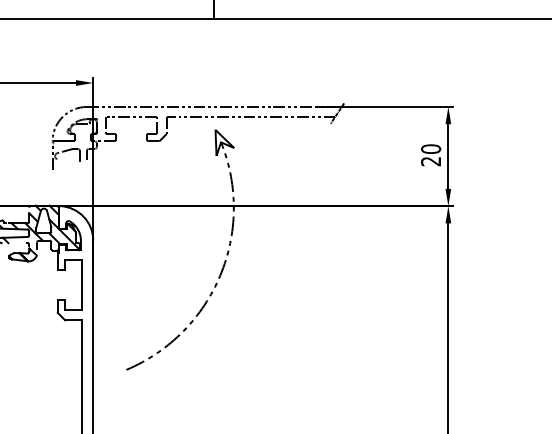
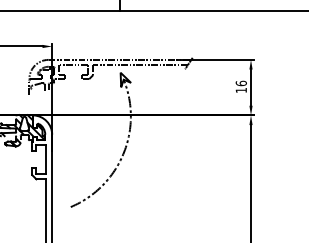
text: (429, 154) -> (240, 86), 20 -> 16

